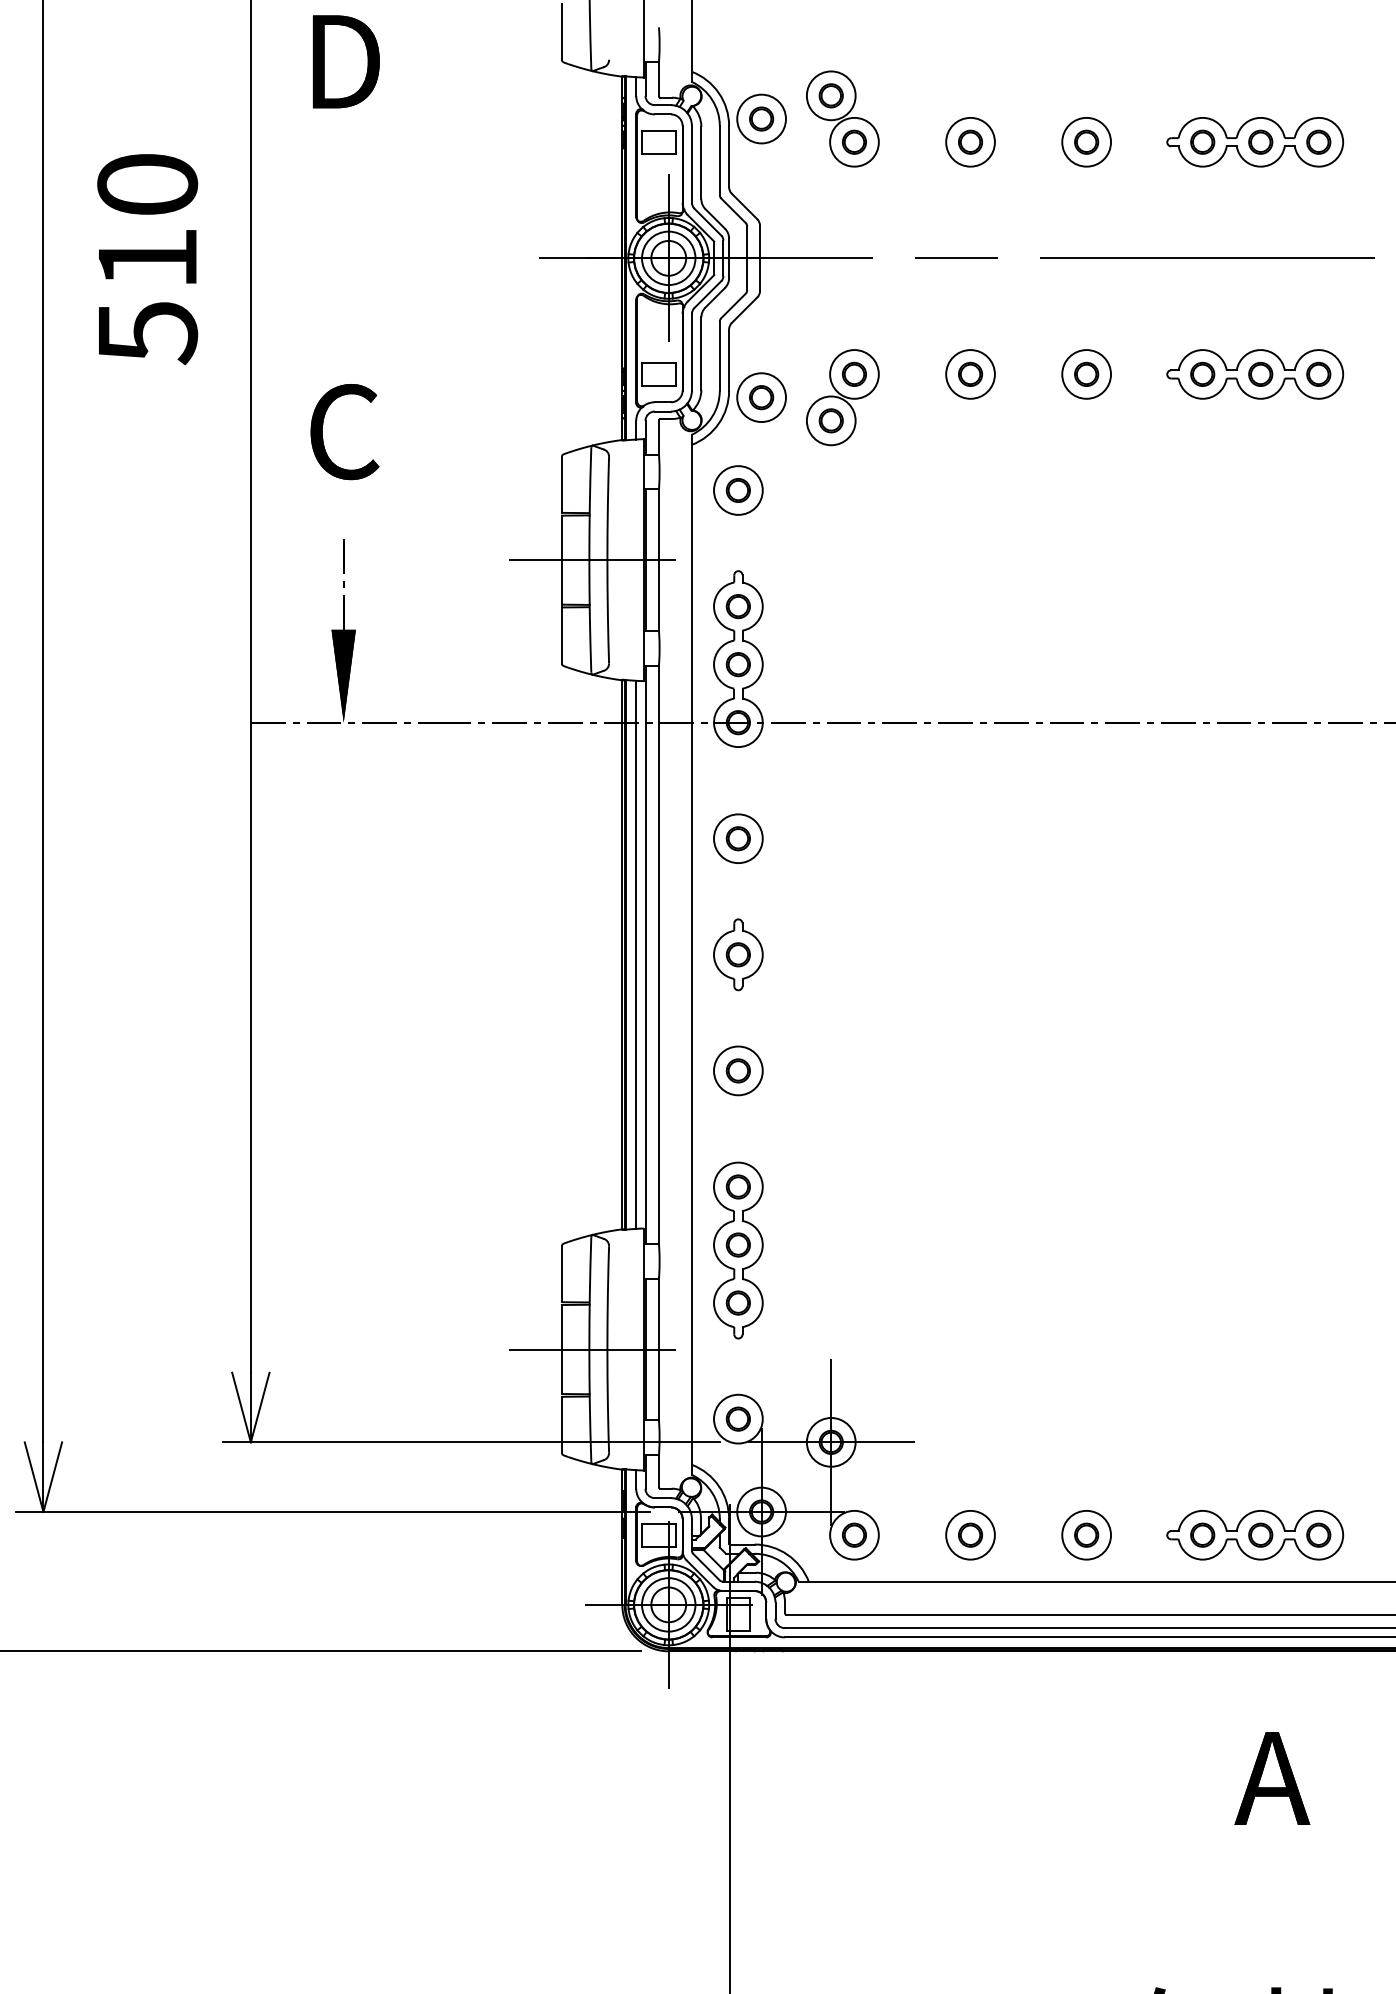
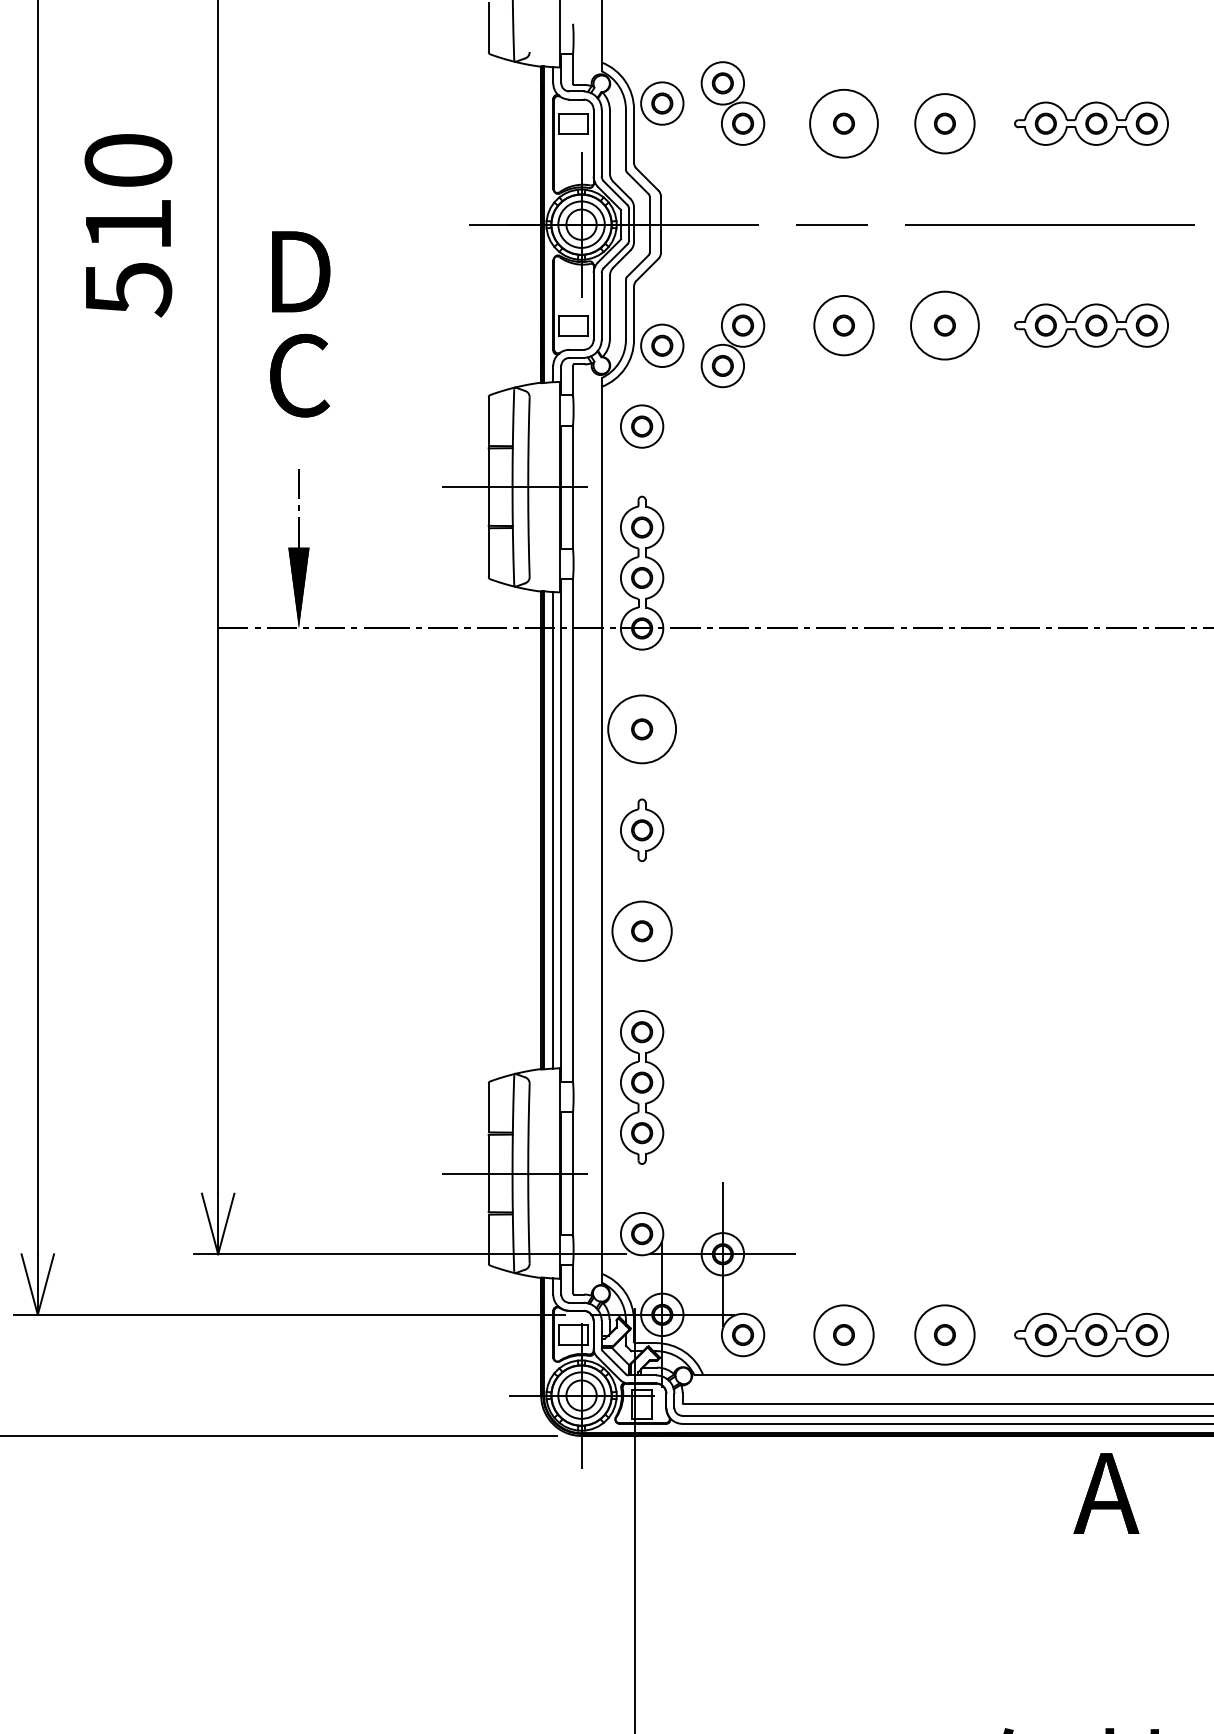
text: (346, 61) -> (301, 271), moved
circle: (969, 141) -> (843, 123), size x1.6
circle: (1086, 141) -> (944, 123), size x1.4
circle: (969, 374) -> (843, 325), size x1.4
circle: (1086, 374) -> (944, 325), size x1.6
circle: (737, 838) -> (641, 729), size x1.6
circle: (737, 1071) -> (641, 931), size x1.4
circle: (969, 1534) -> (843, 1334), size x1.4
circle: (1086, 1534) -> (944, 1334), size x1.4
text: (1272, 1778) -> (1106, 1493), moved

